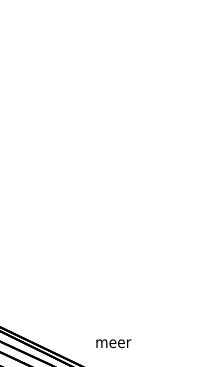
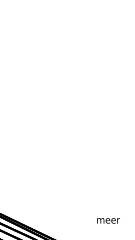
text: (113, 343) -> (108, 220), moved

